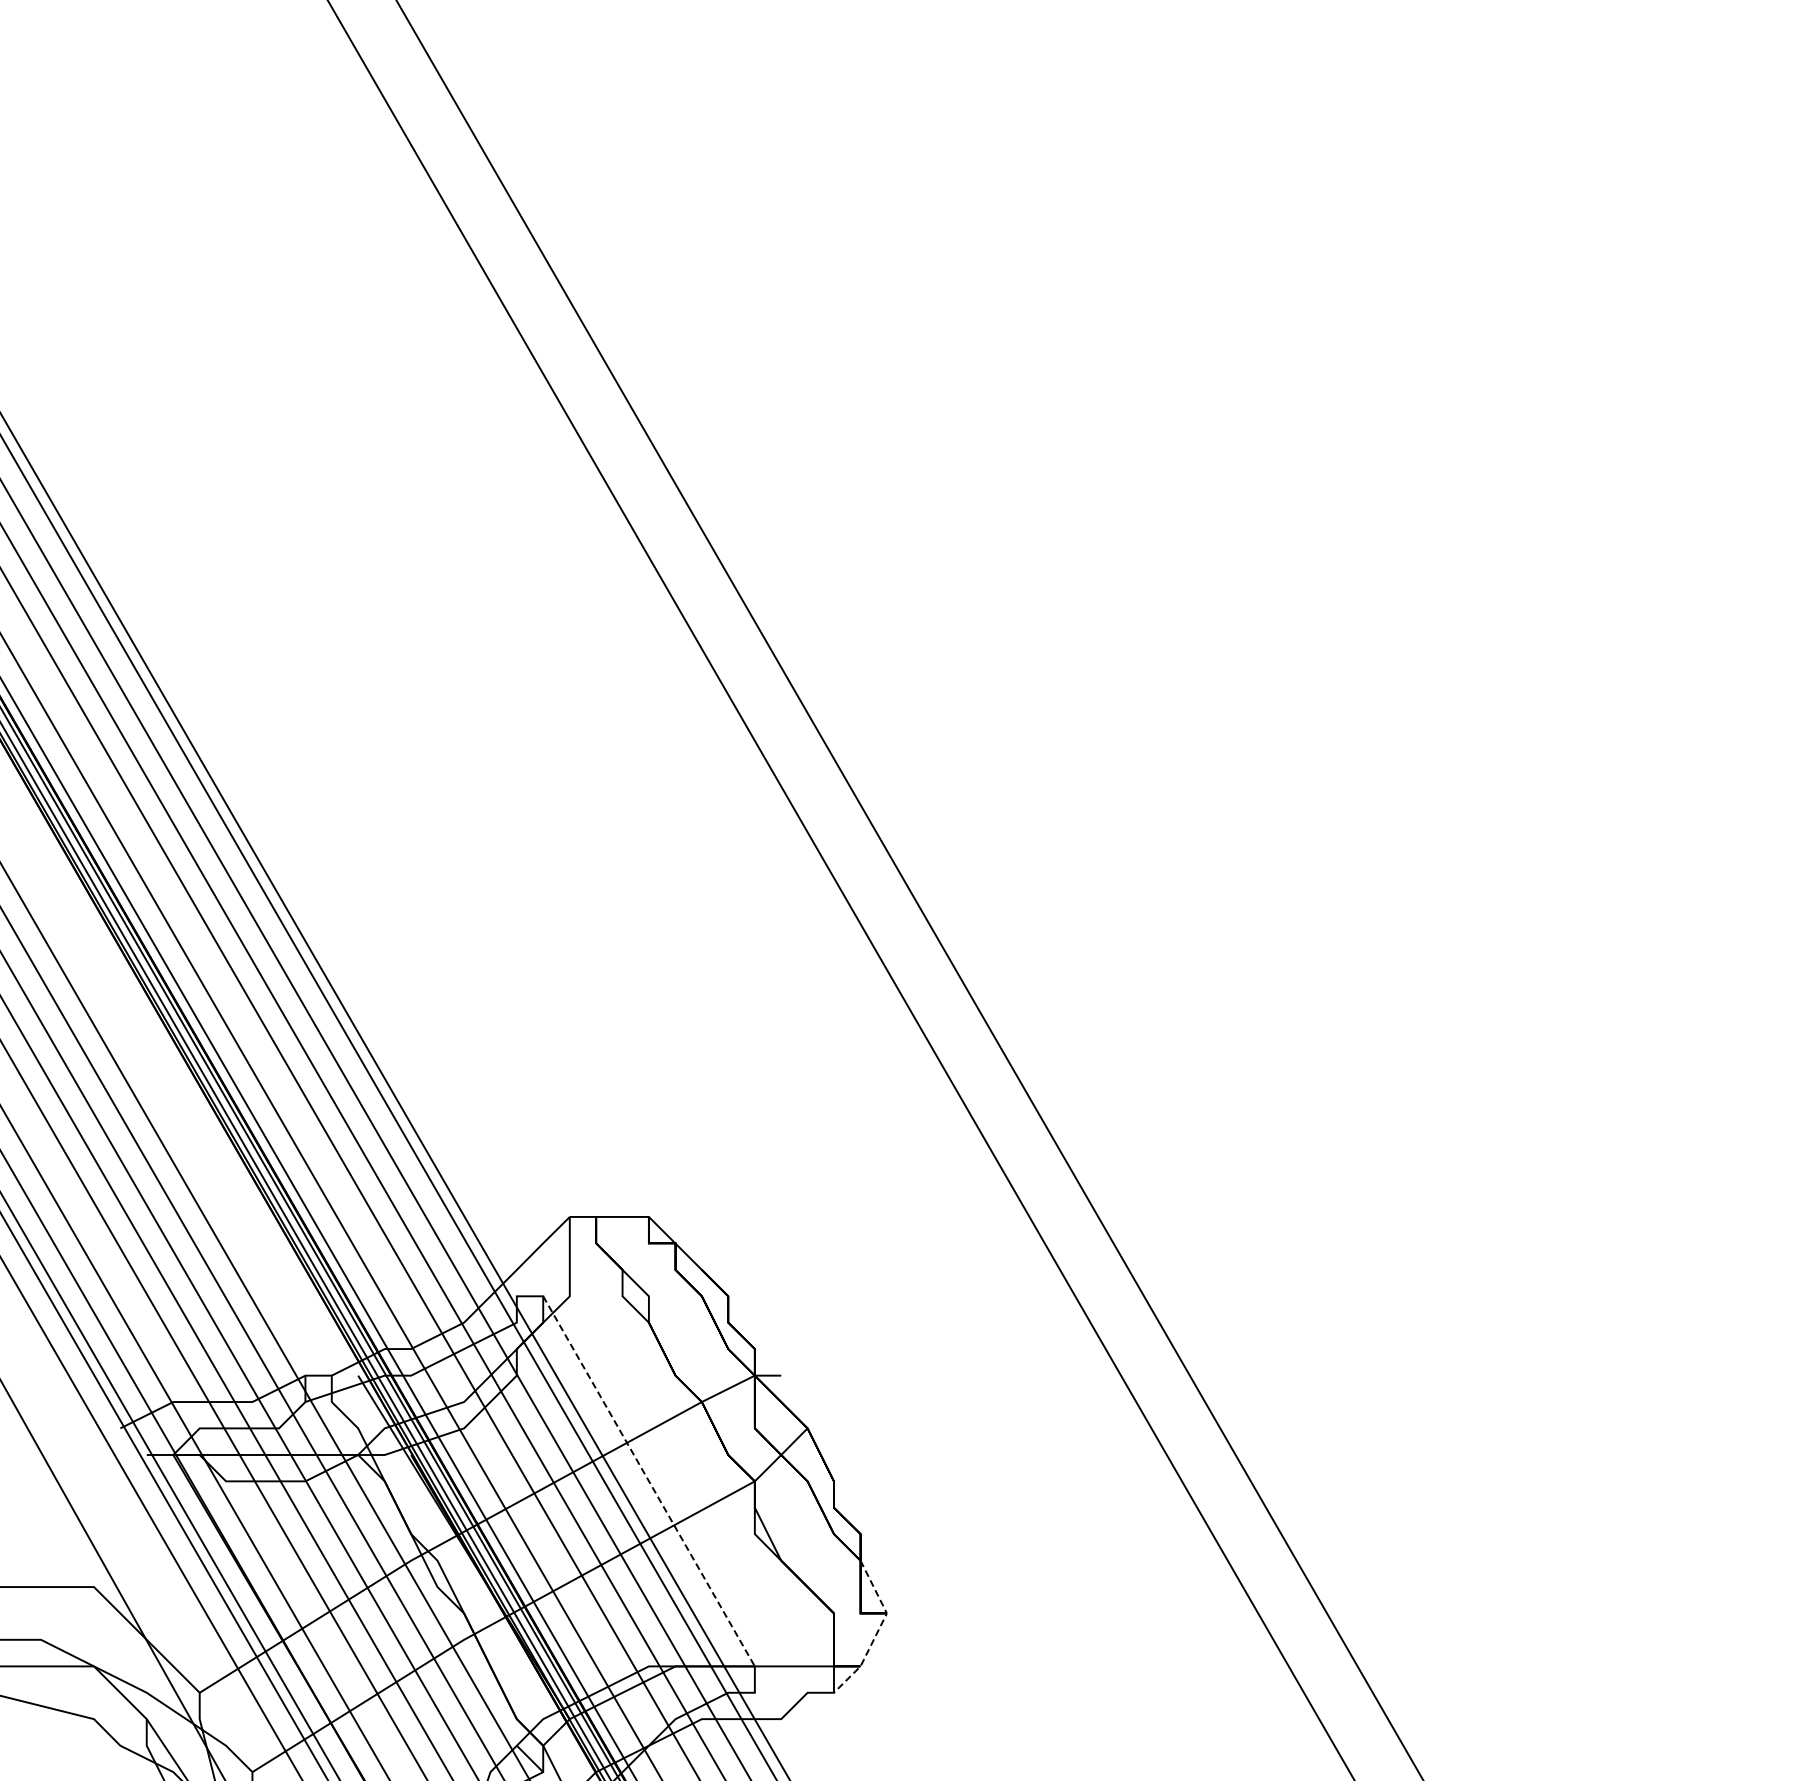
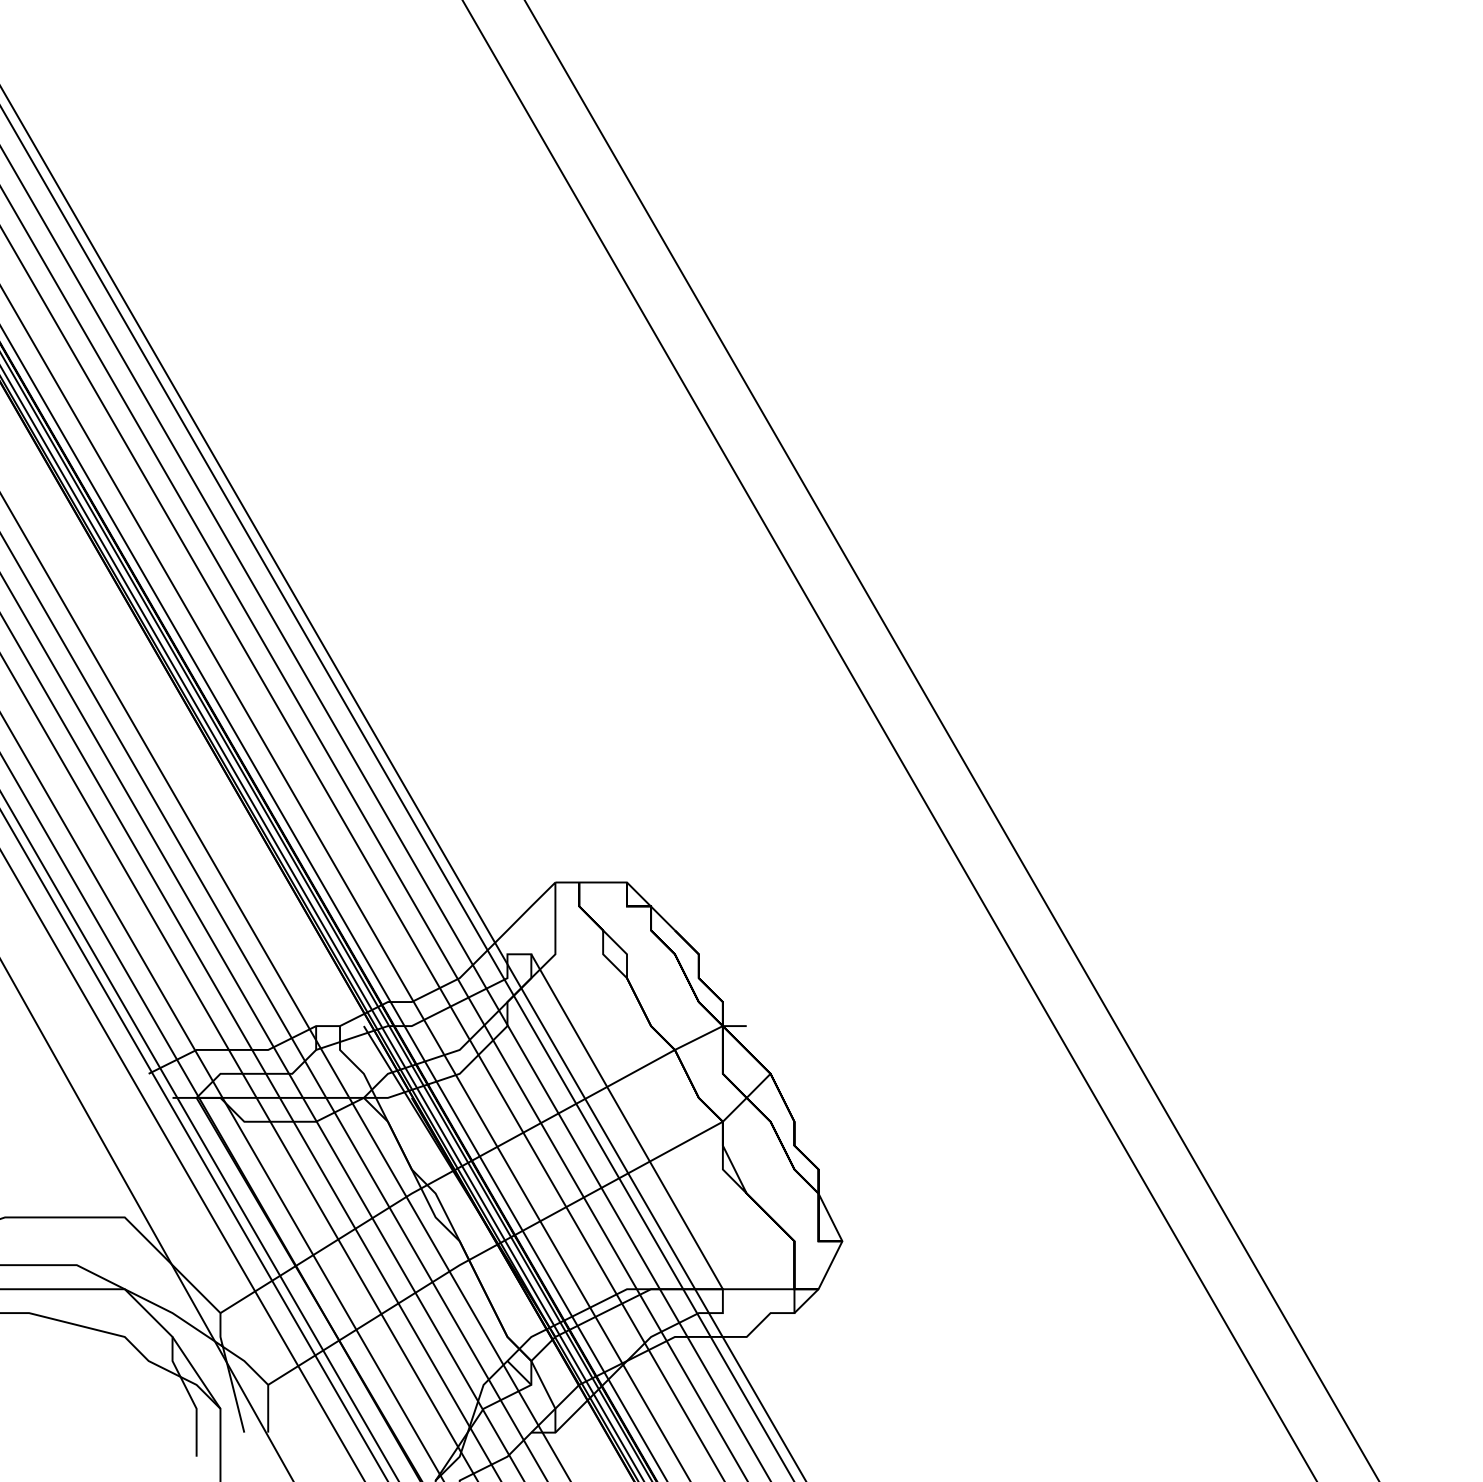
line: (649, 1481) -> (627, 1121), dashed -> solid
line: (878, 1631) -> (834, 1257), dashed -> solid

